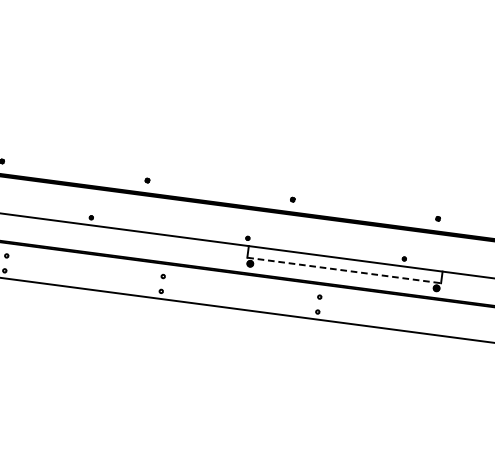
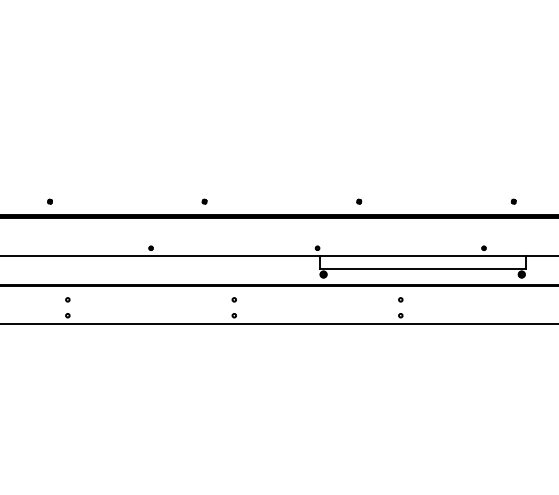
line: (344, 270) -> (423, 268), dashed -> solid

